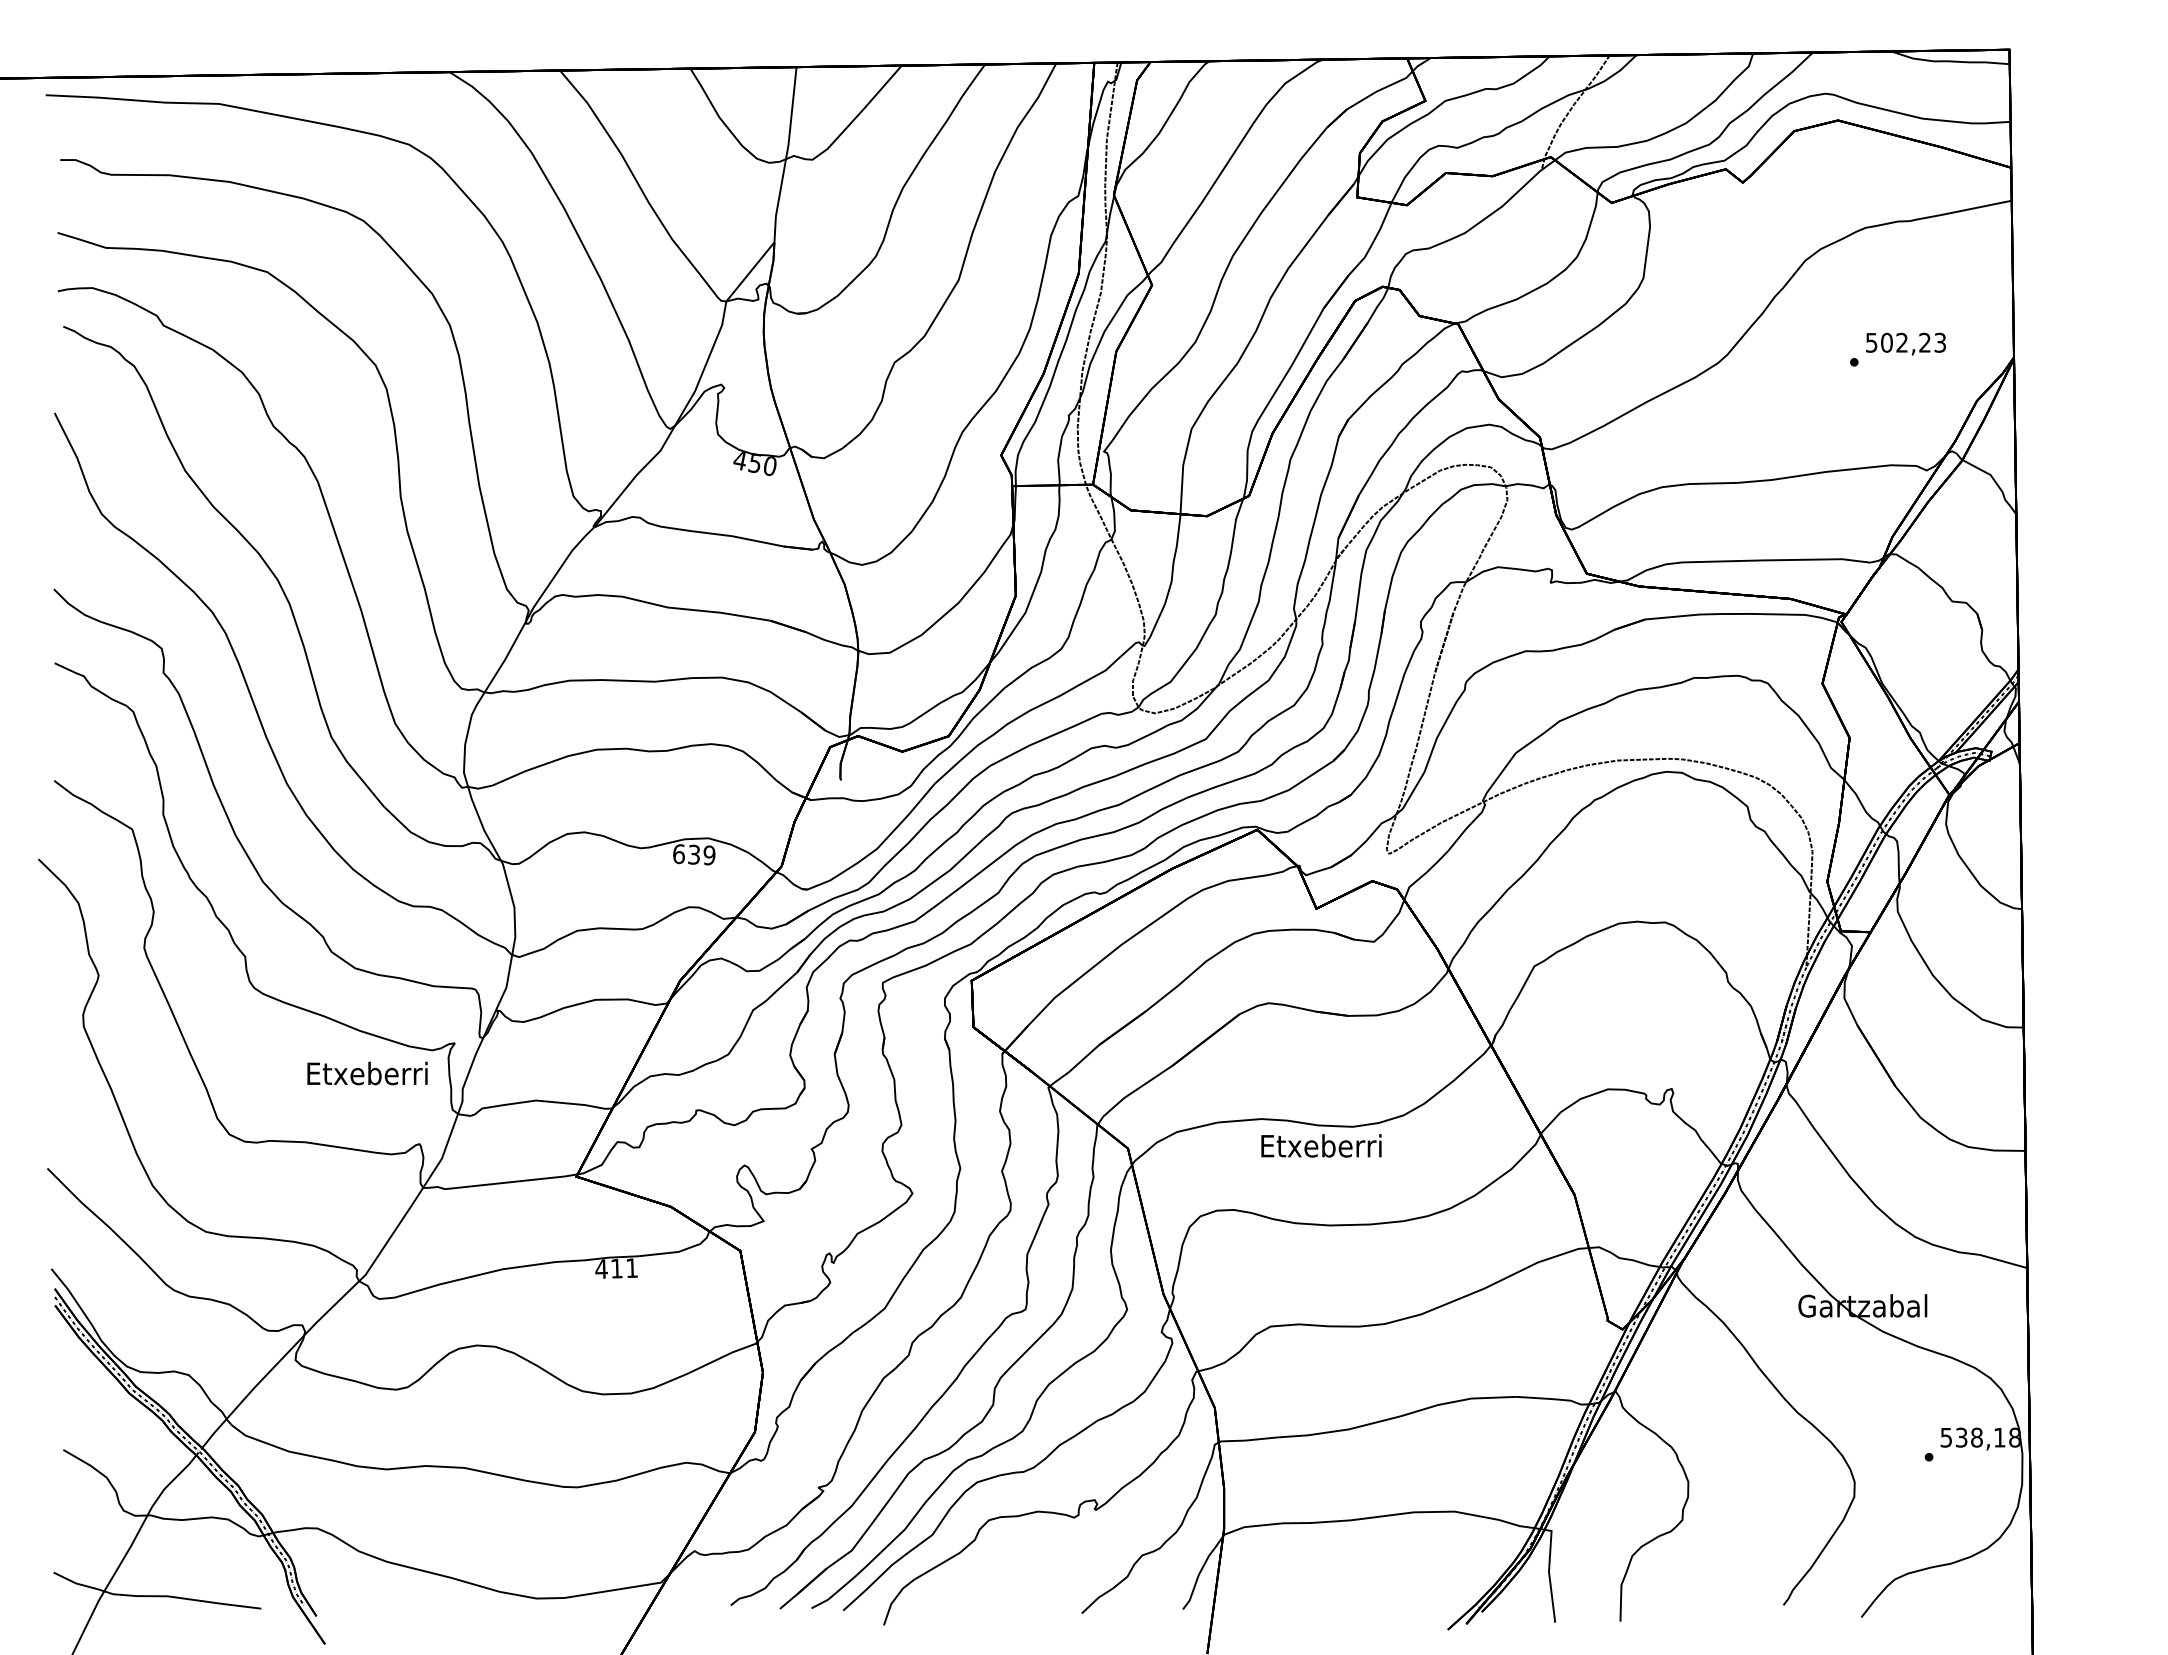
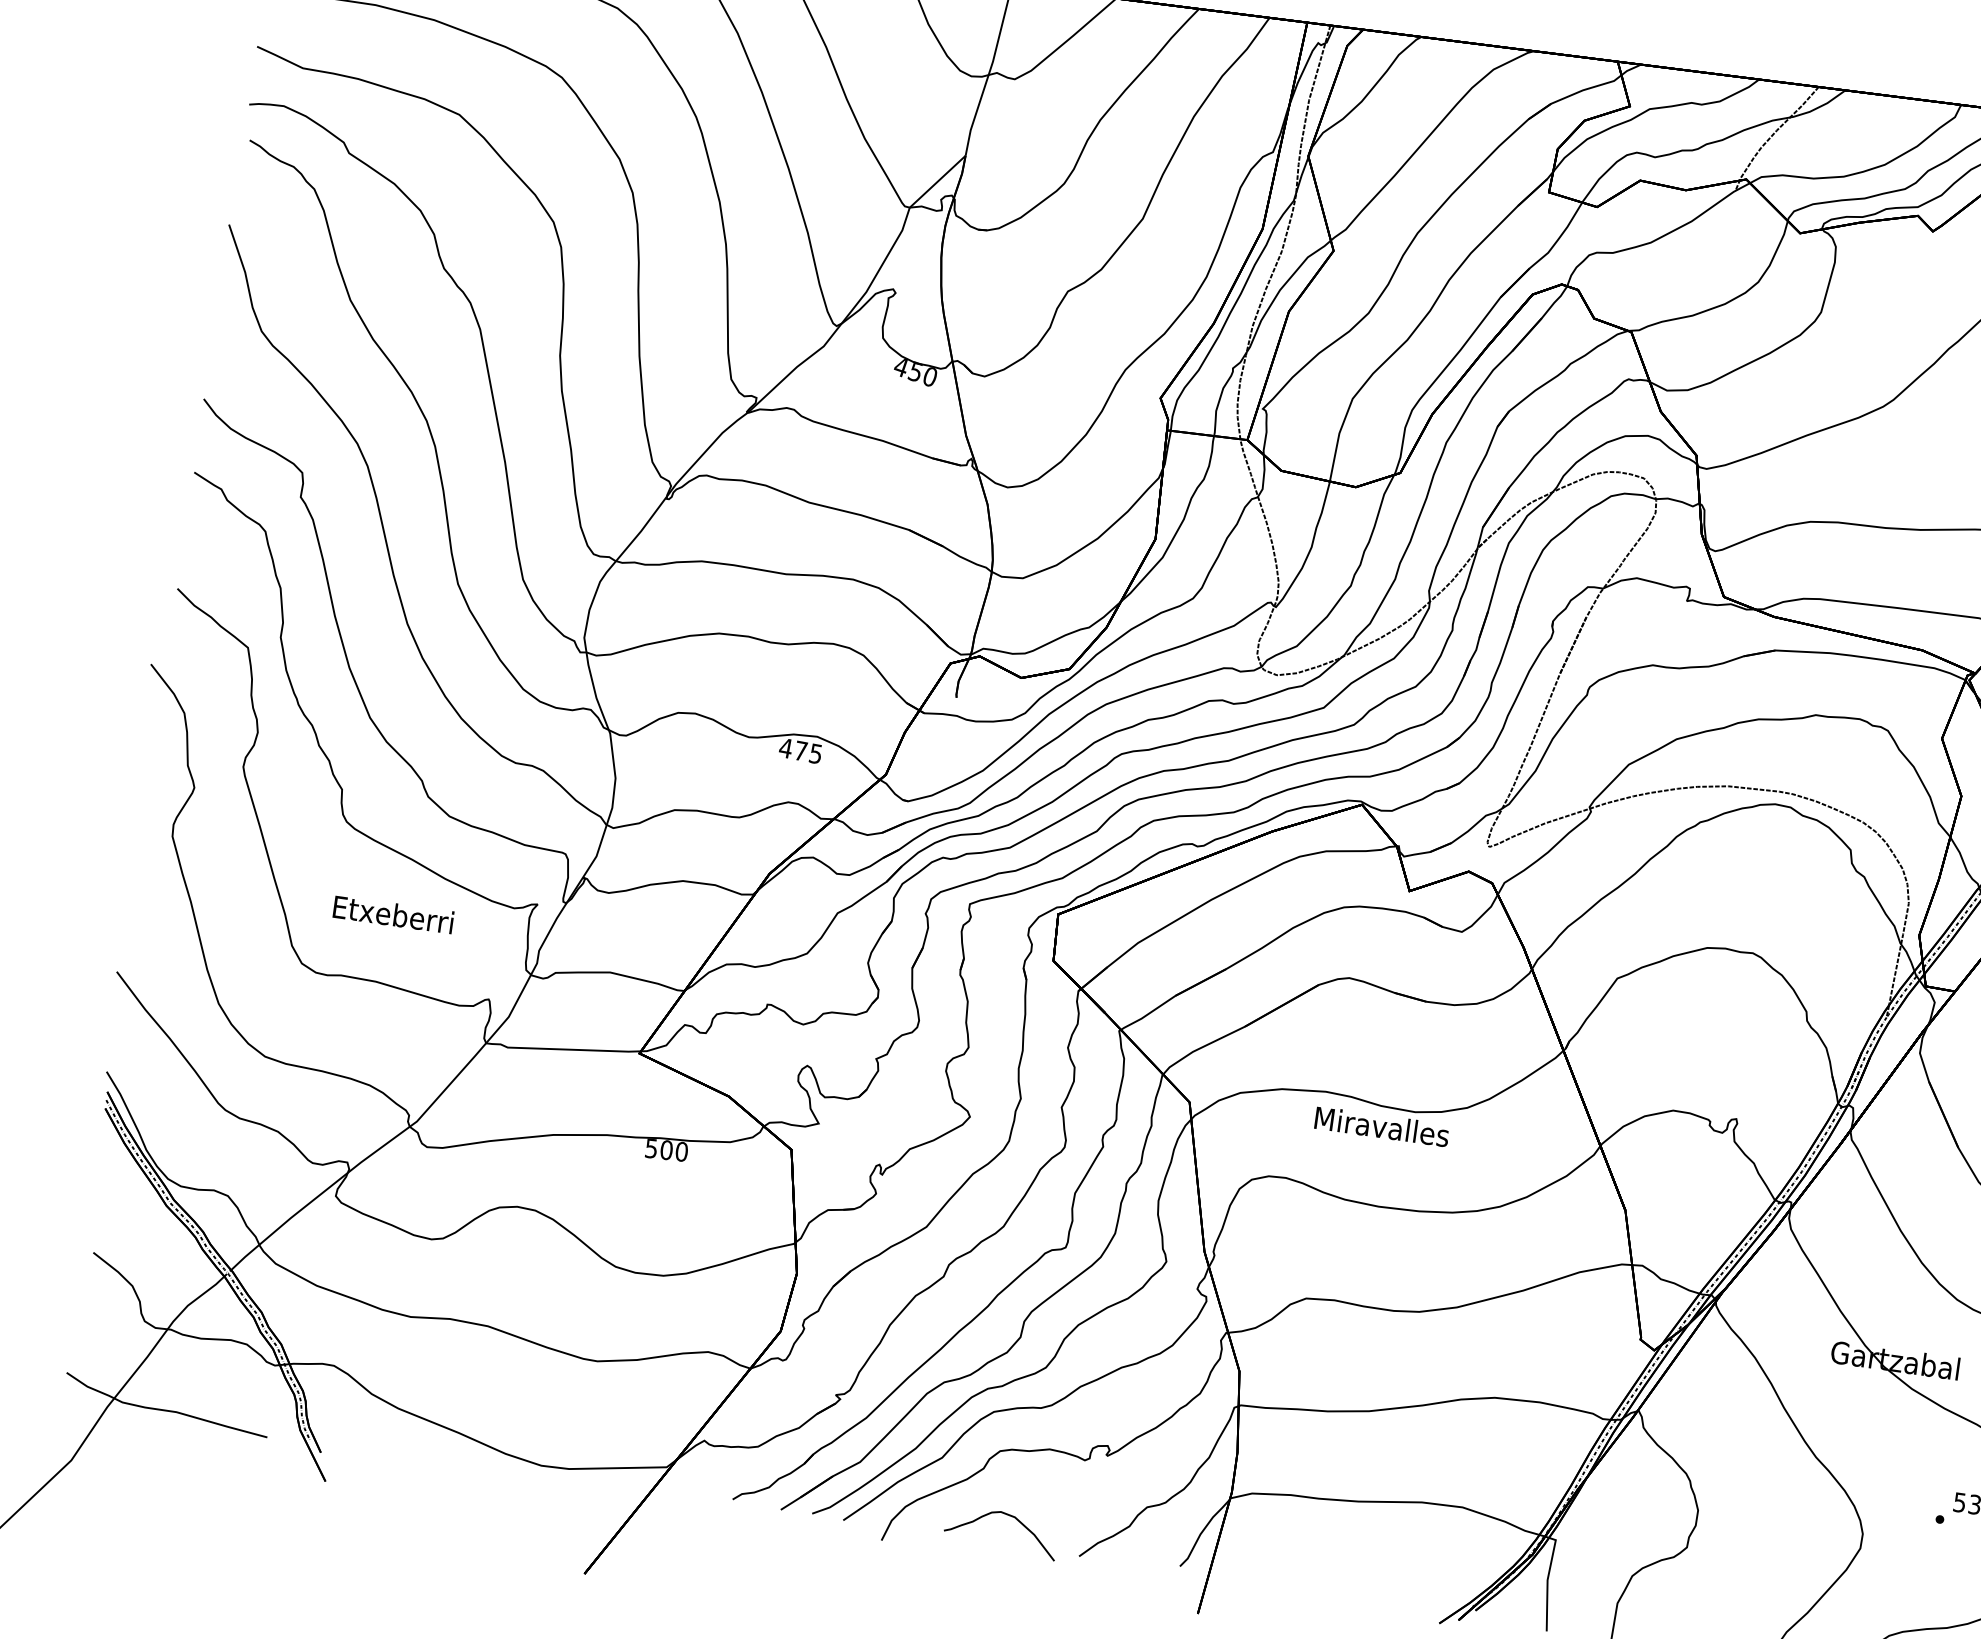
text: (693, 854) -> (800, 750), 639 -> 475
text: (367, 1073) -> (393, 914), moved
text: (1321, 1145) -> (1381, 1126), Etxeberri -> Miravalles
text: (616, 1268) -> (666, 1149), 411 -> 500
curve: (1006, 1583) -> (1008, 1516), added

